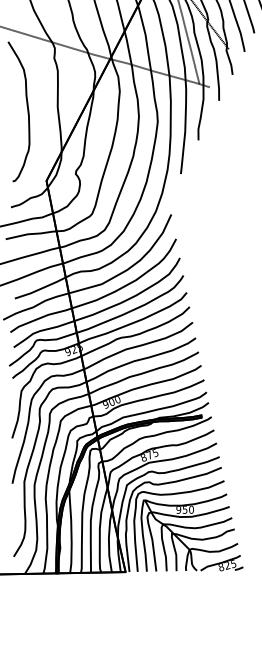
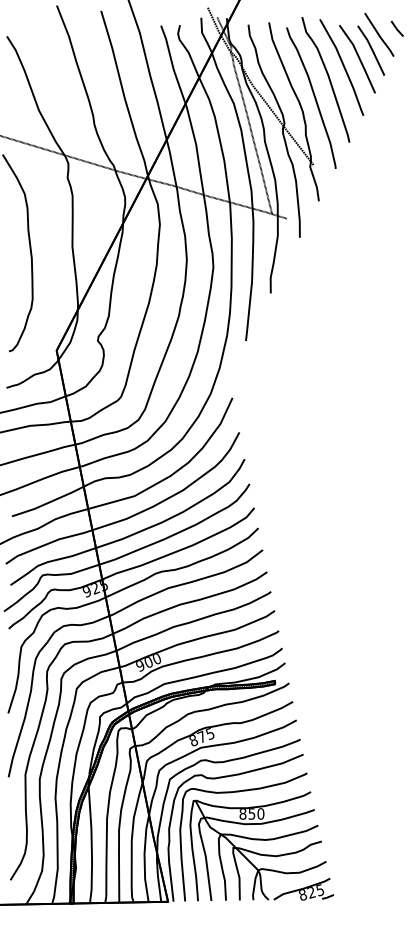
text: (178, 510) -> (242, 814), 950 -> 850

